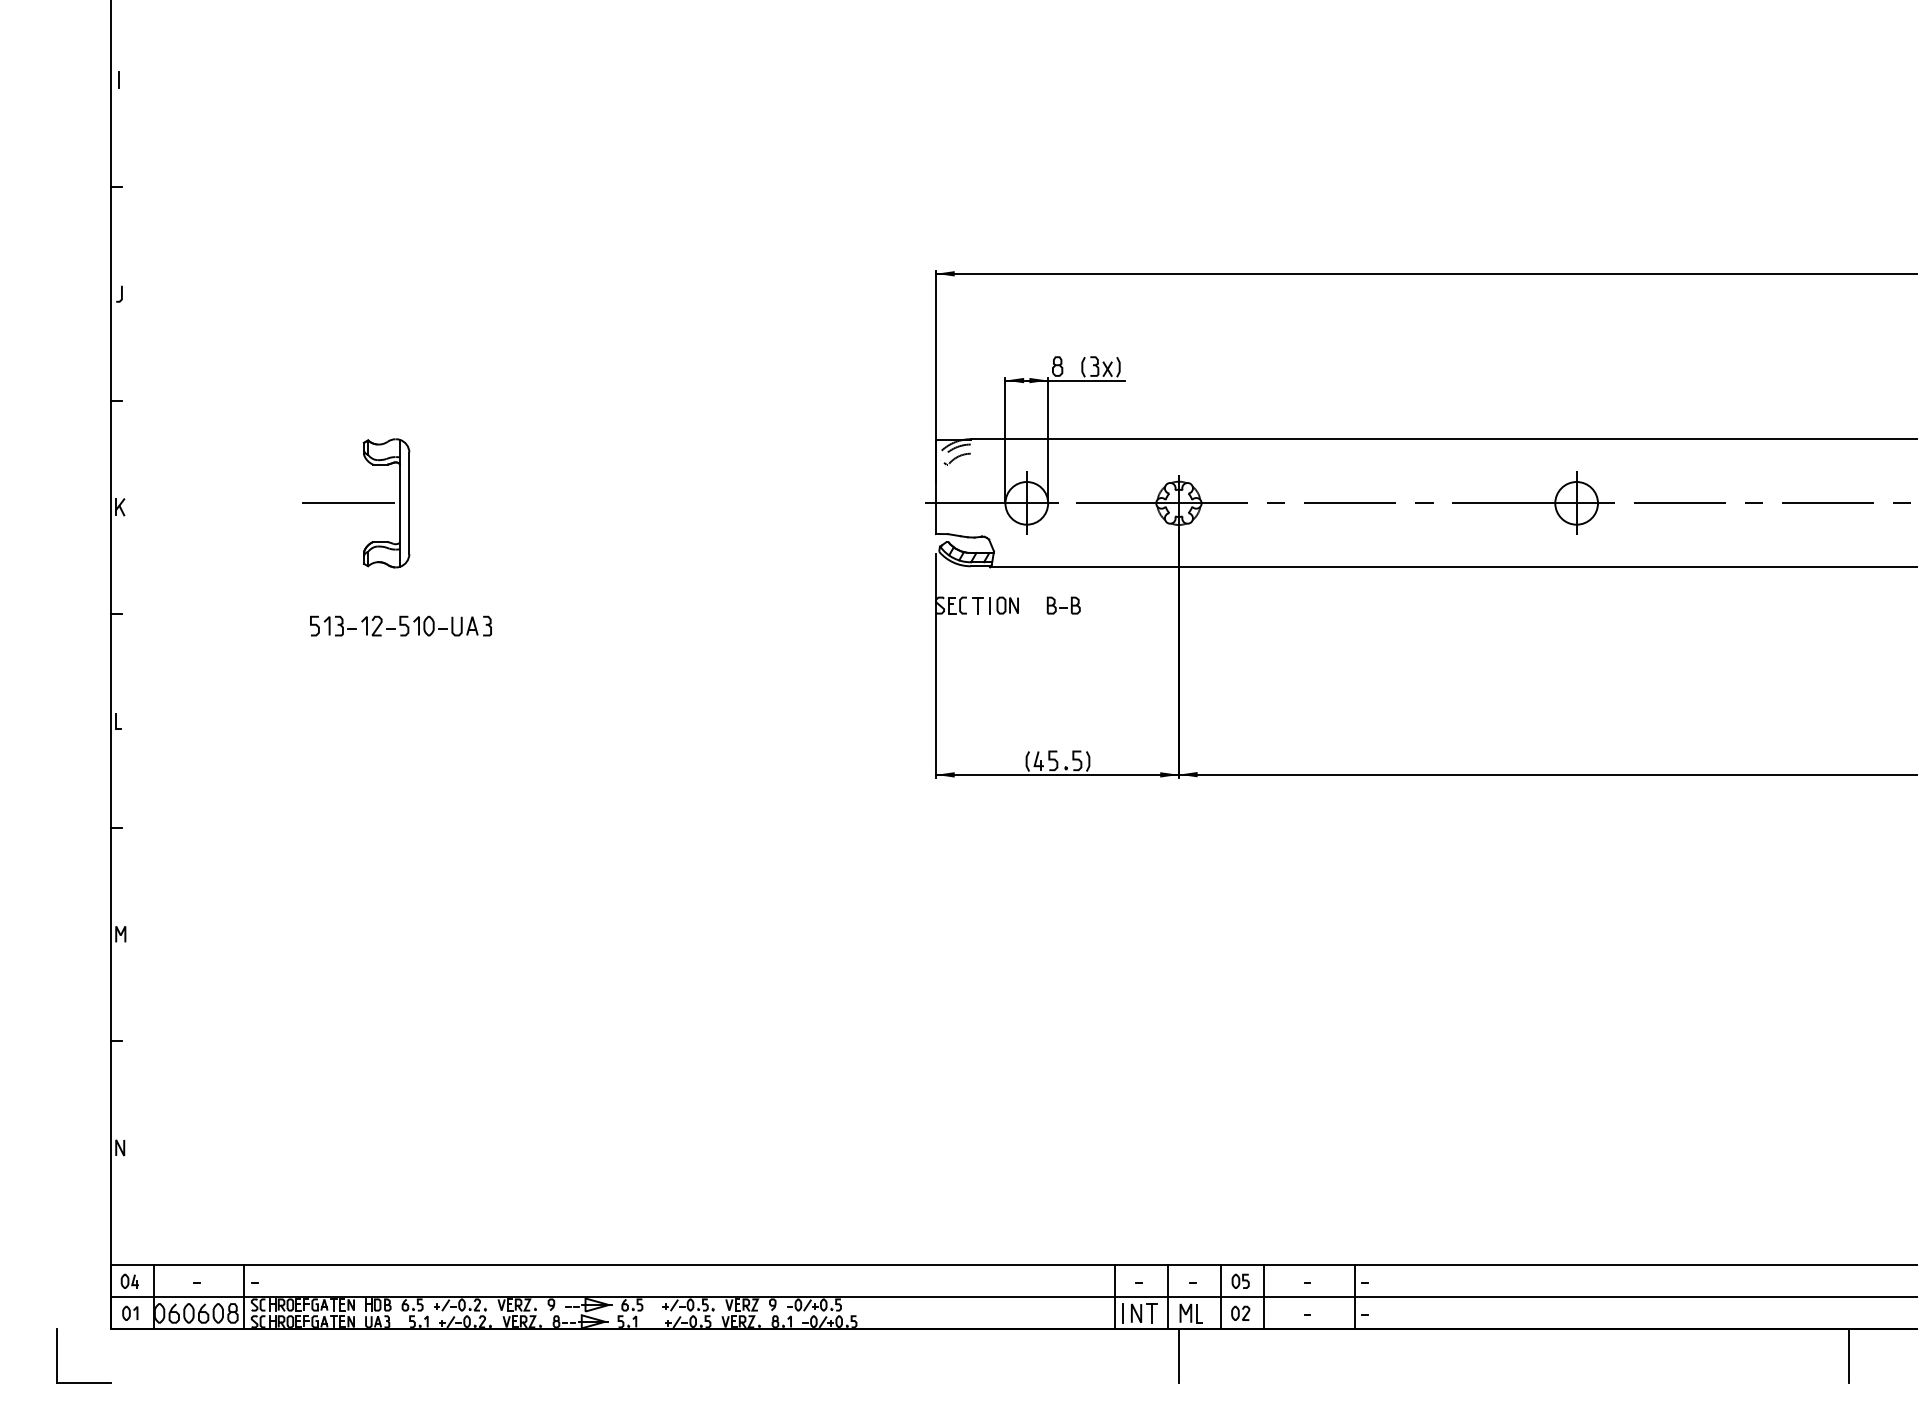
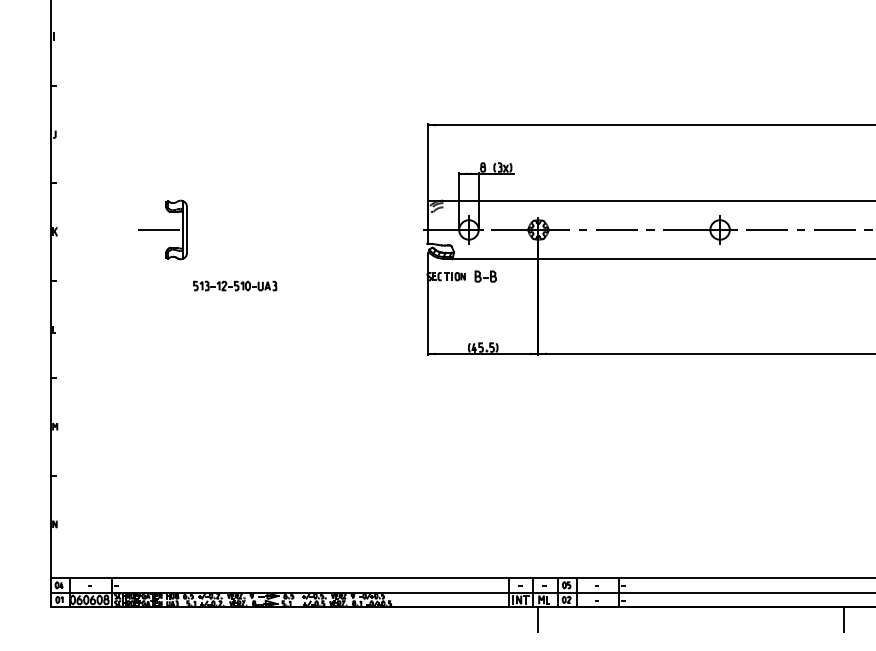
part: (1063, 605) -> (485, 276), size x1.4
part: (401, 624) -> (235, 285), moved
part: (57, 1356) -> (26, 619), removed

